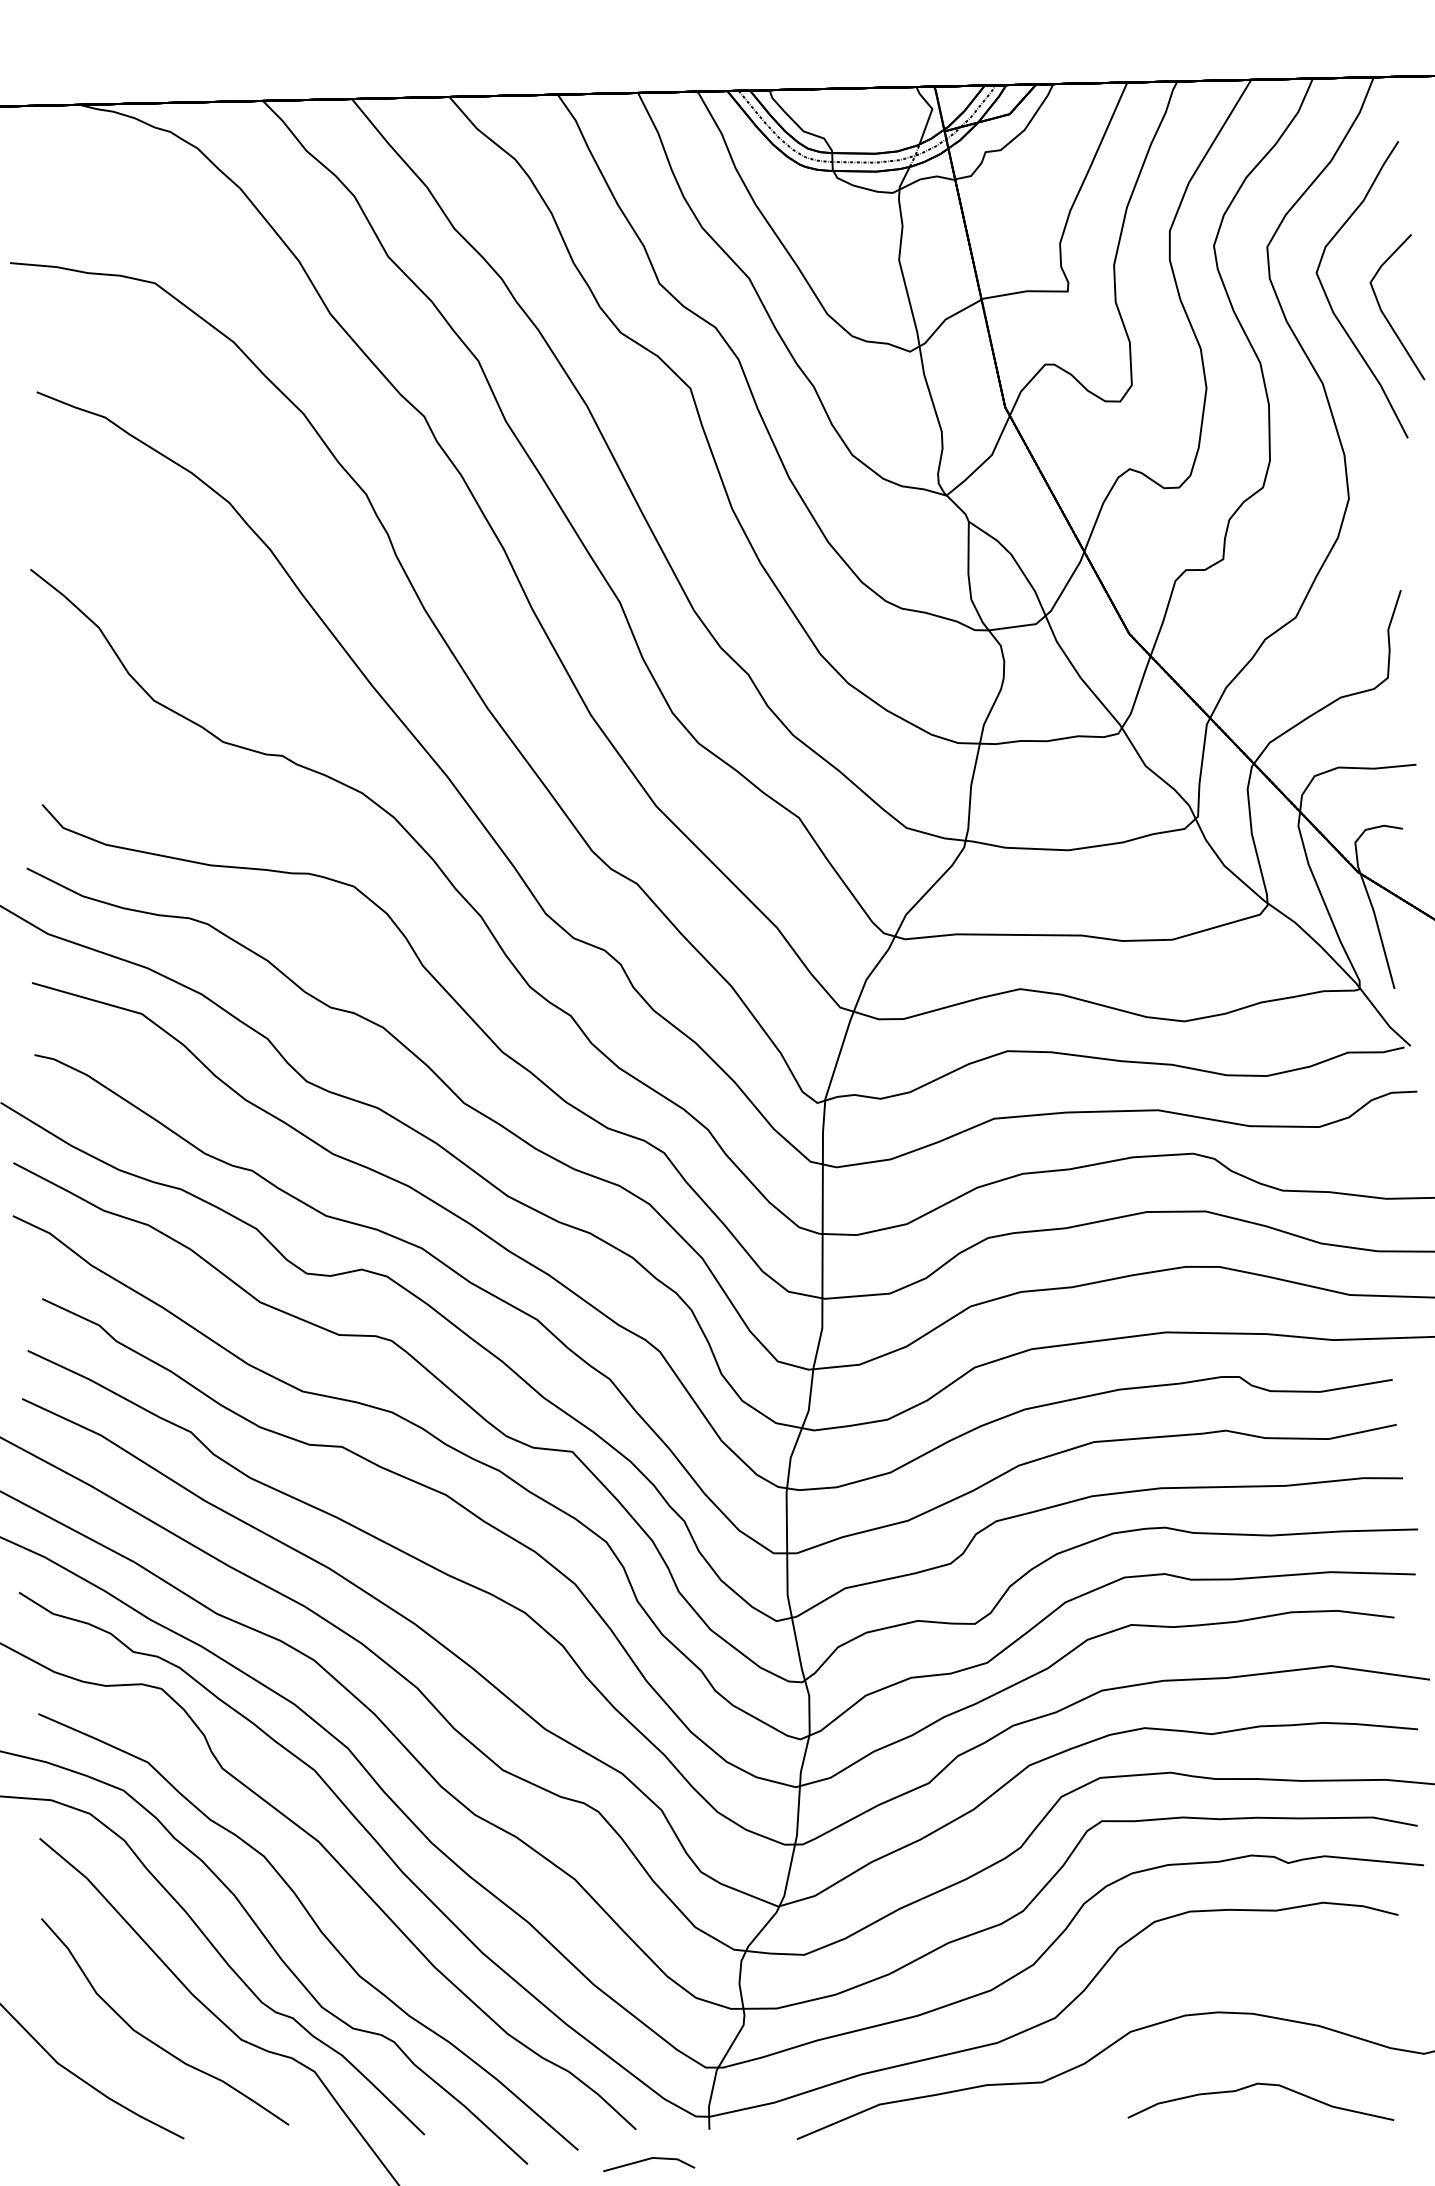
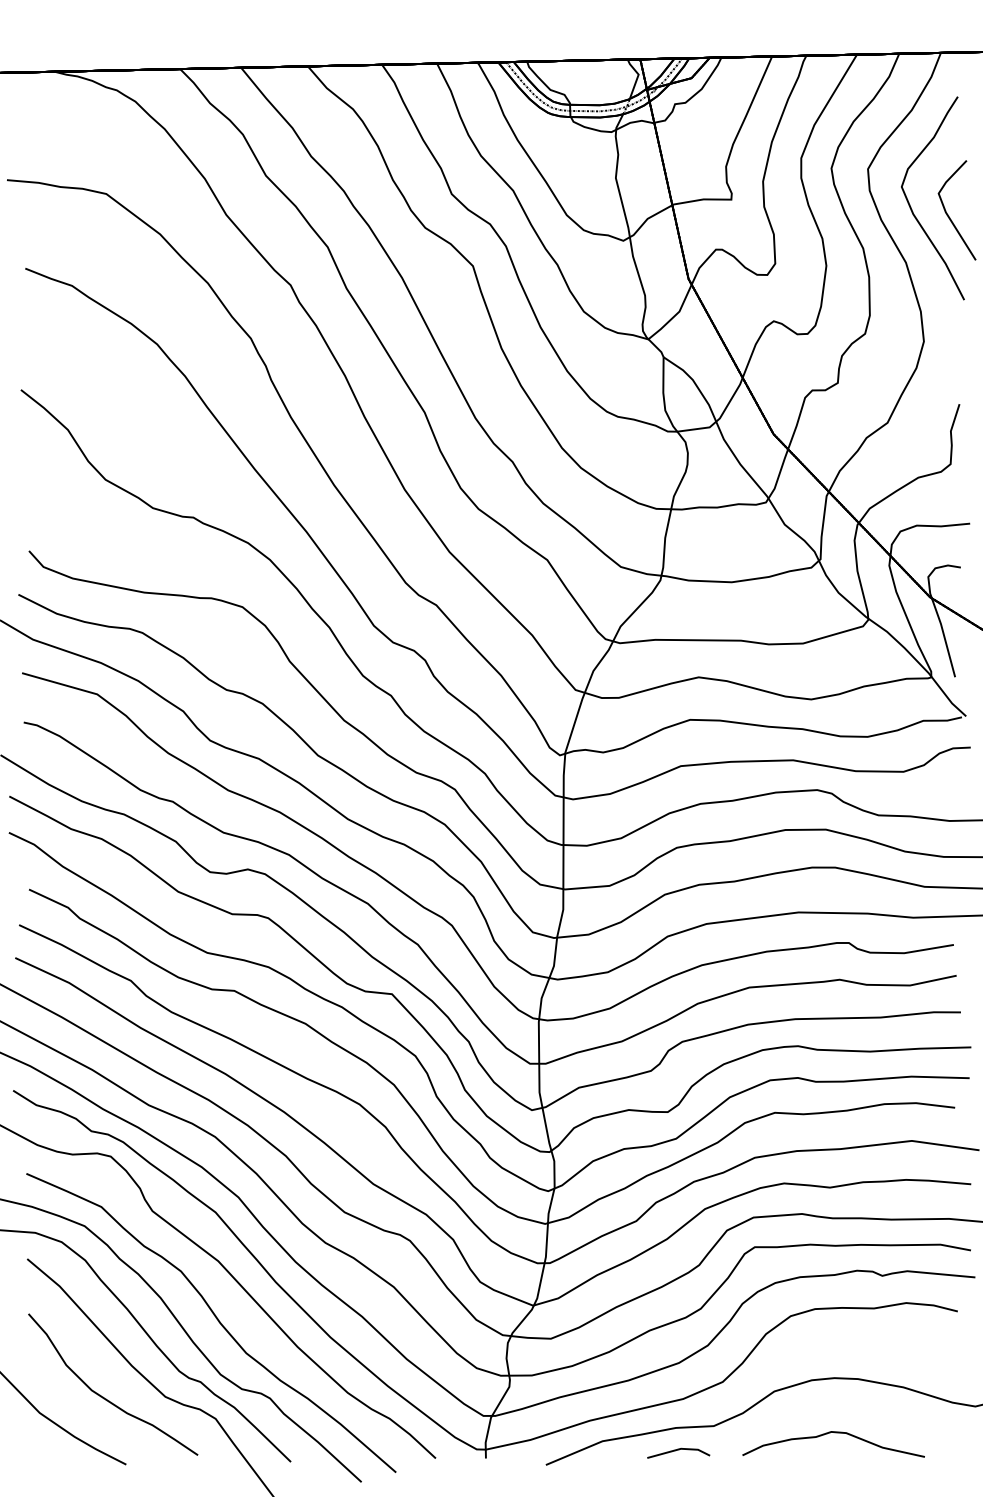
curve: (1262, 2085) -> (834, 1433), moved
line: (648, 2160) -> (678, 1450), moved

